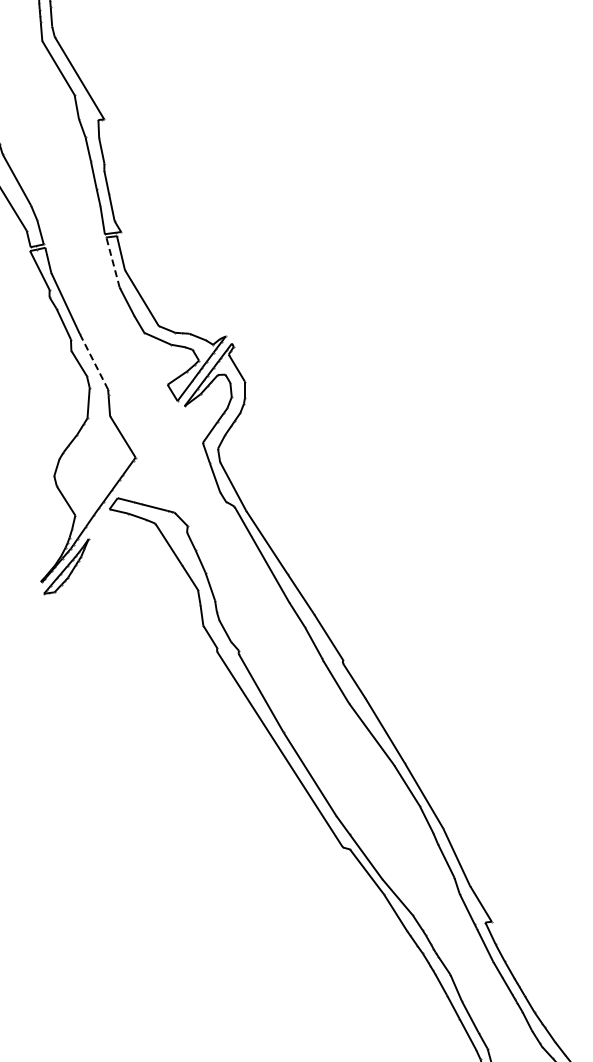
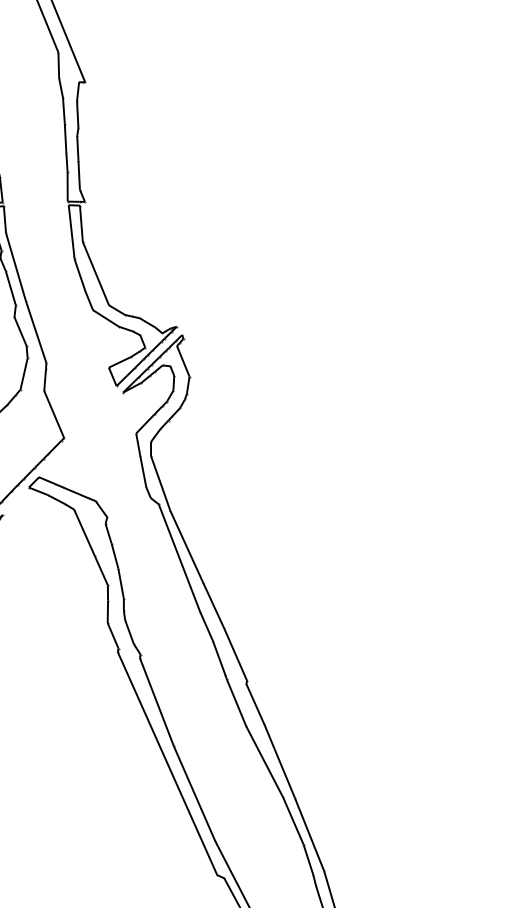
line: (113, 262) -> (72, 232), dashed -> solid
line: (93, 361) -> (35, 331), dashed -> solid

